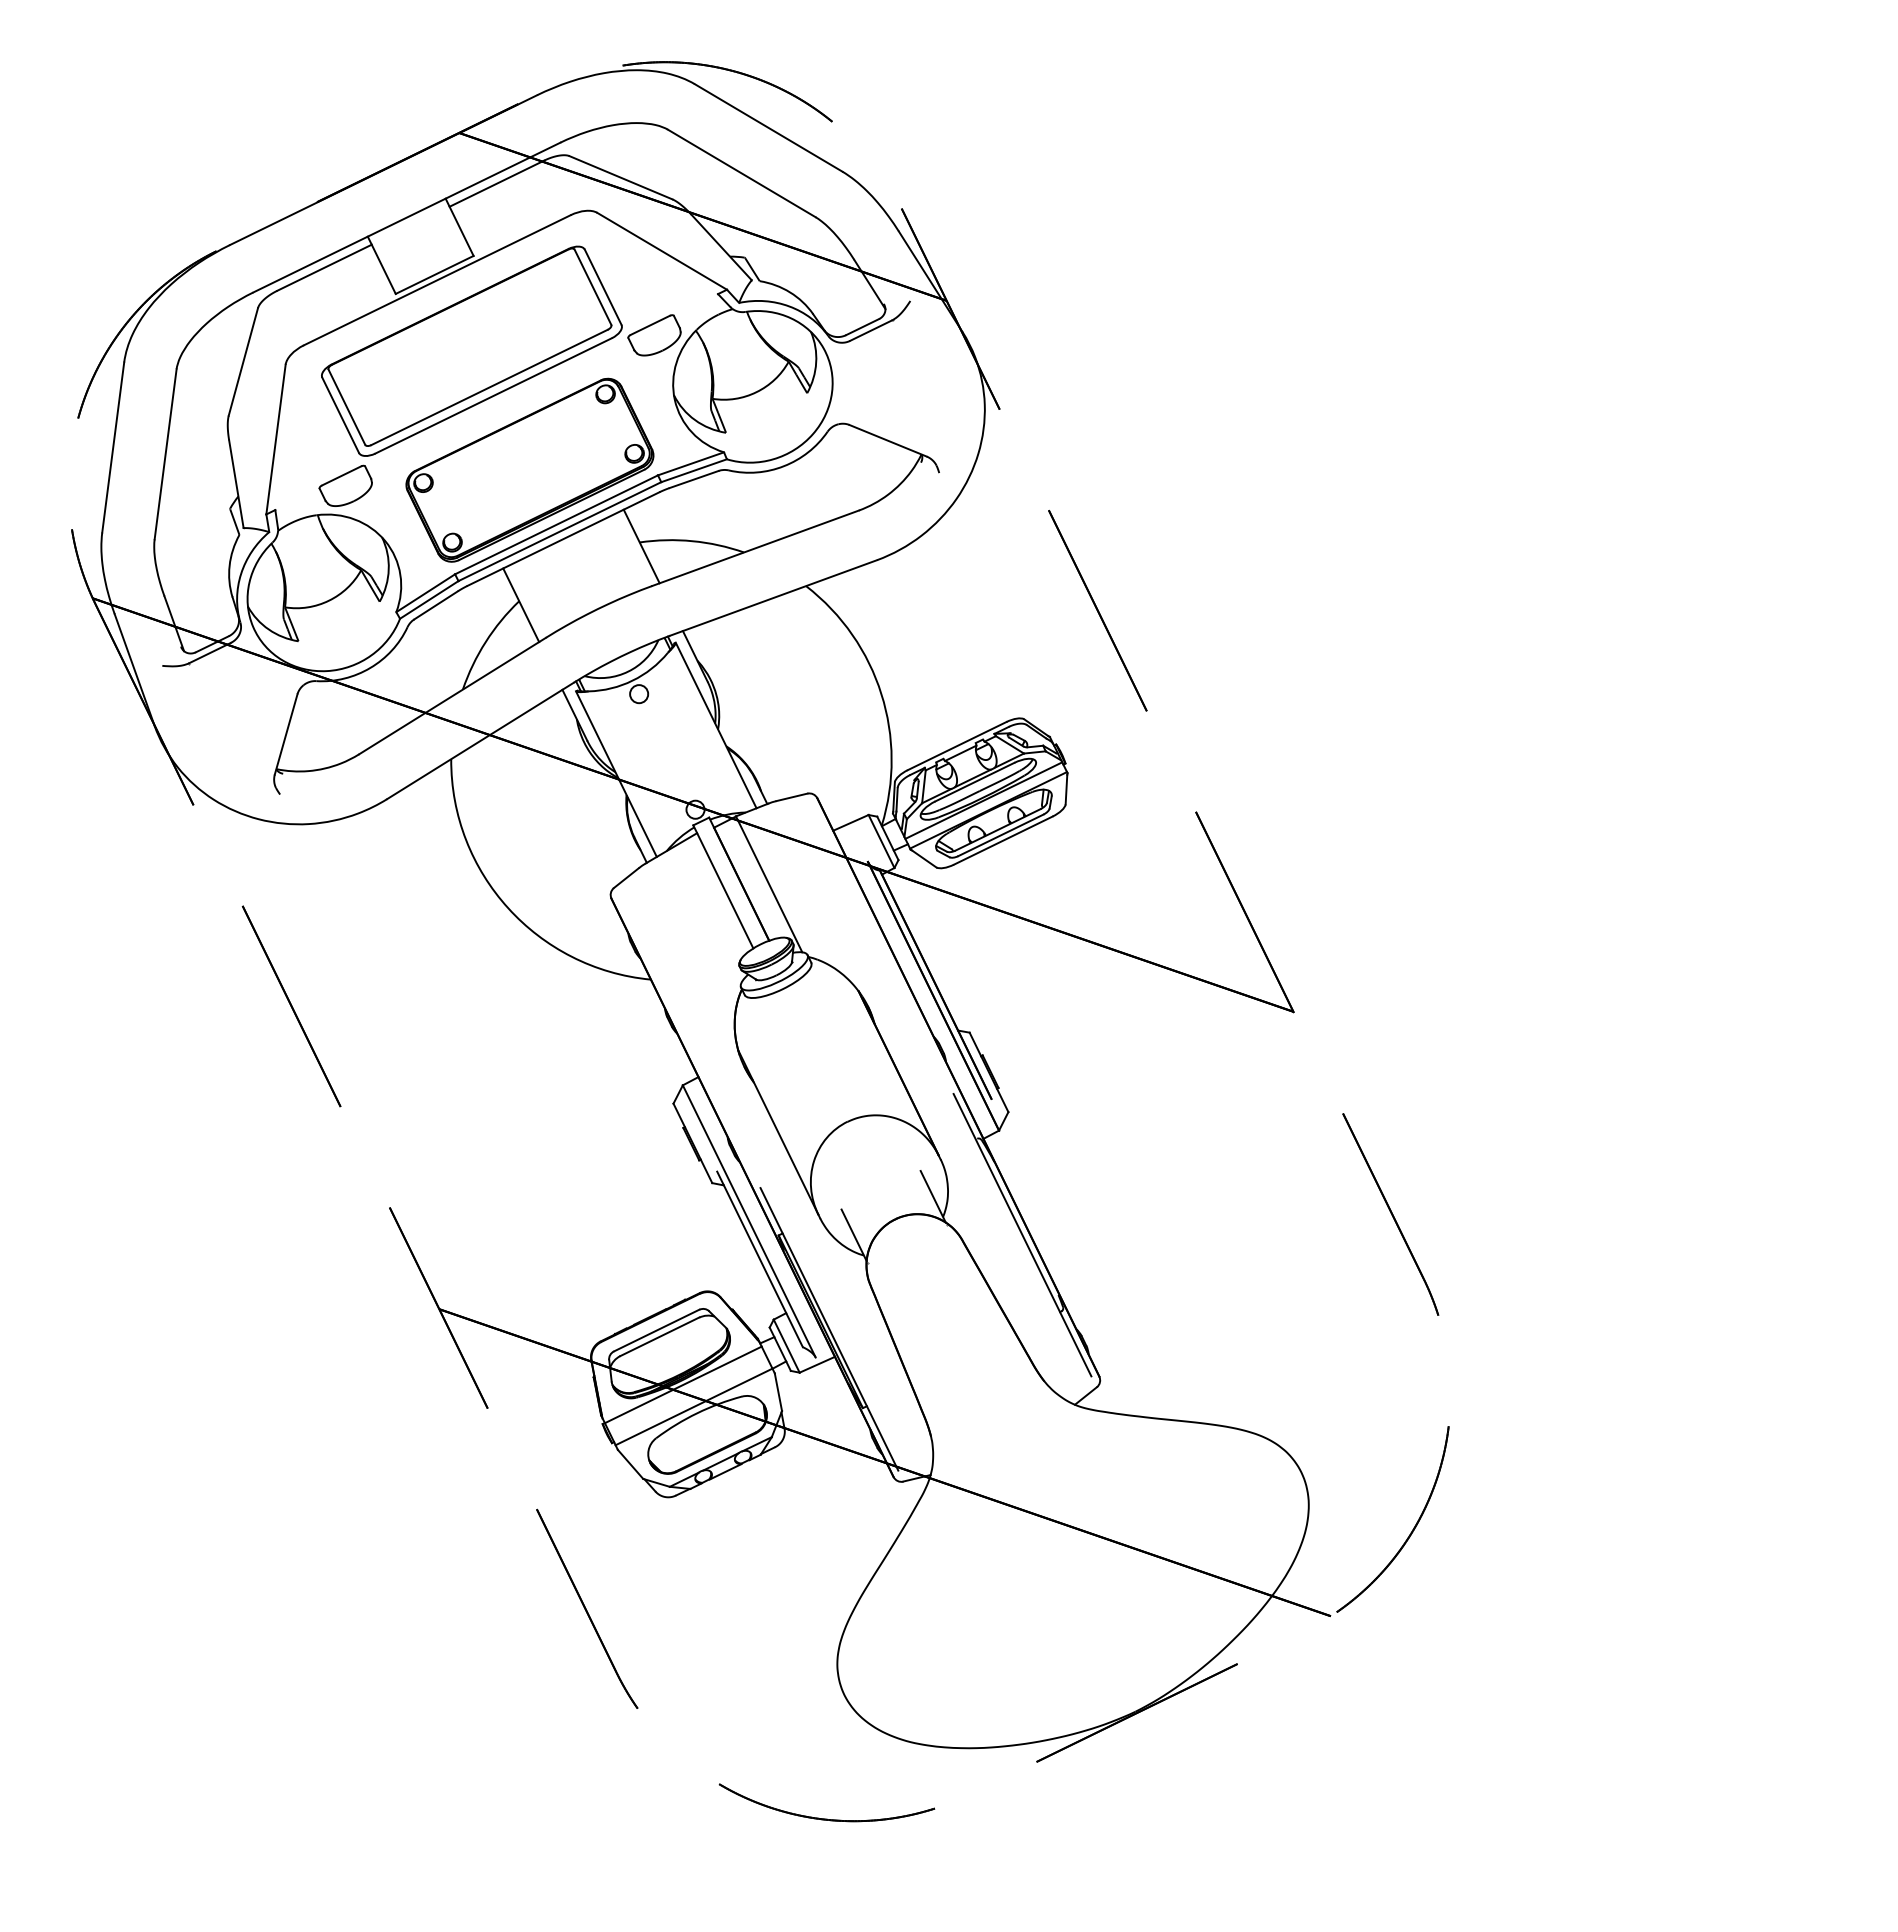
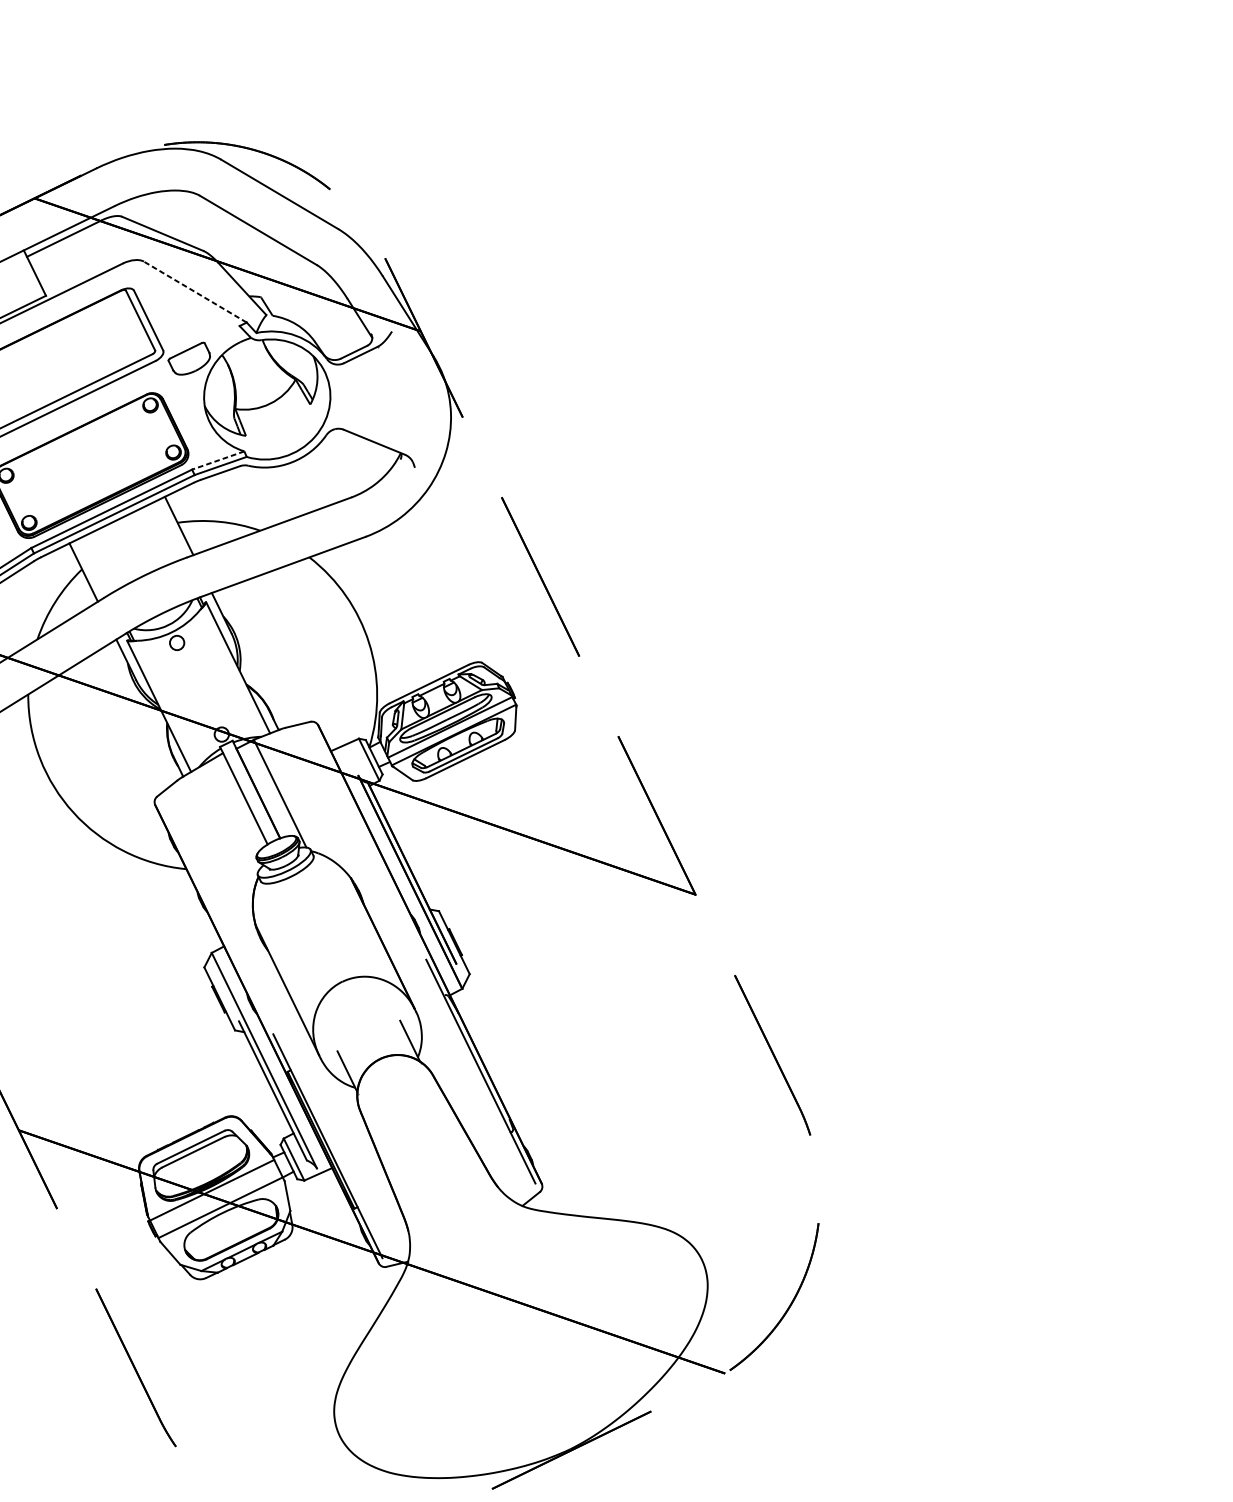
line: (661, 251) -> (194, 292), solid -> dashed
line: (691, 463) -> (218, 460), solid -> dashed

